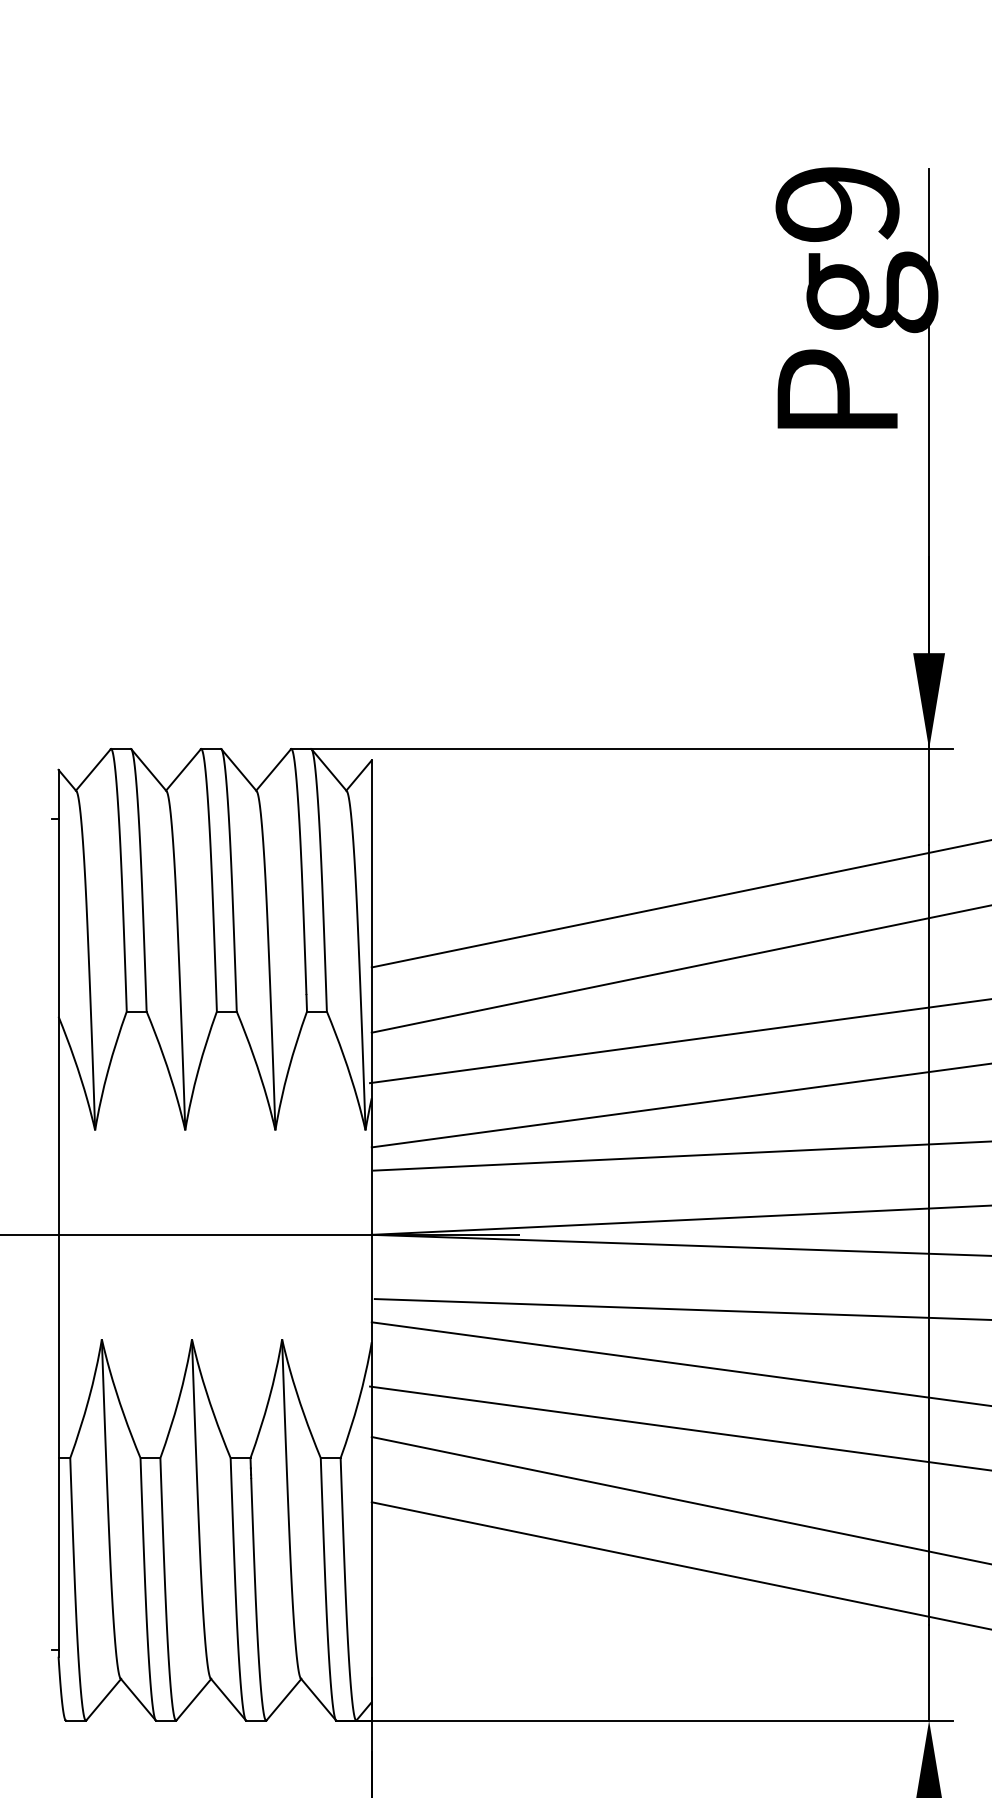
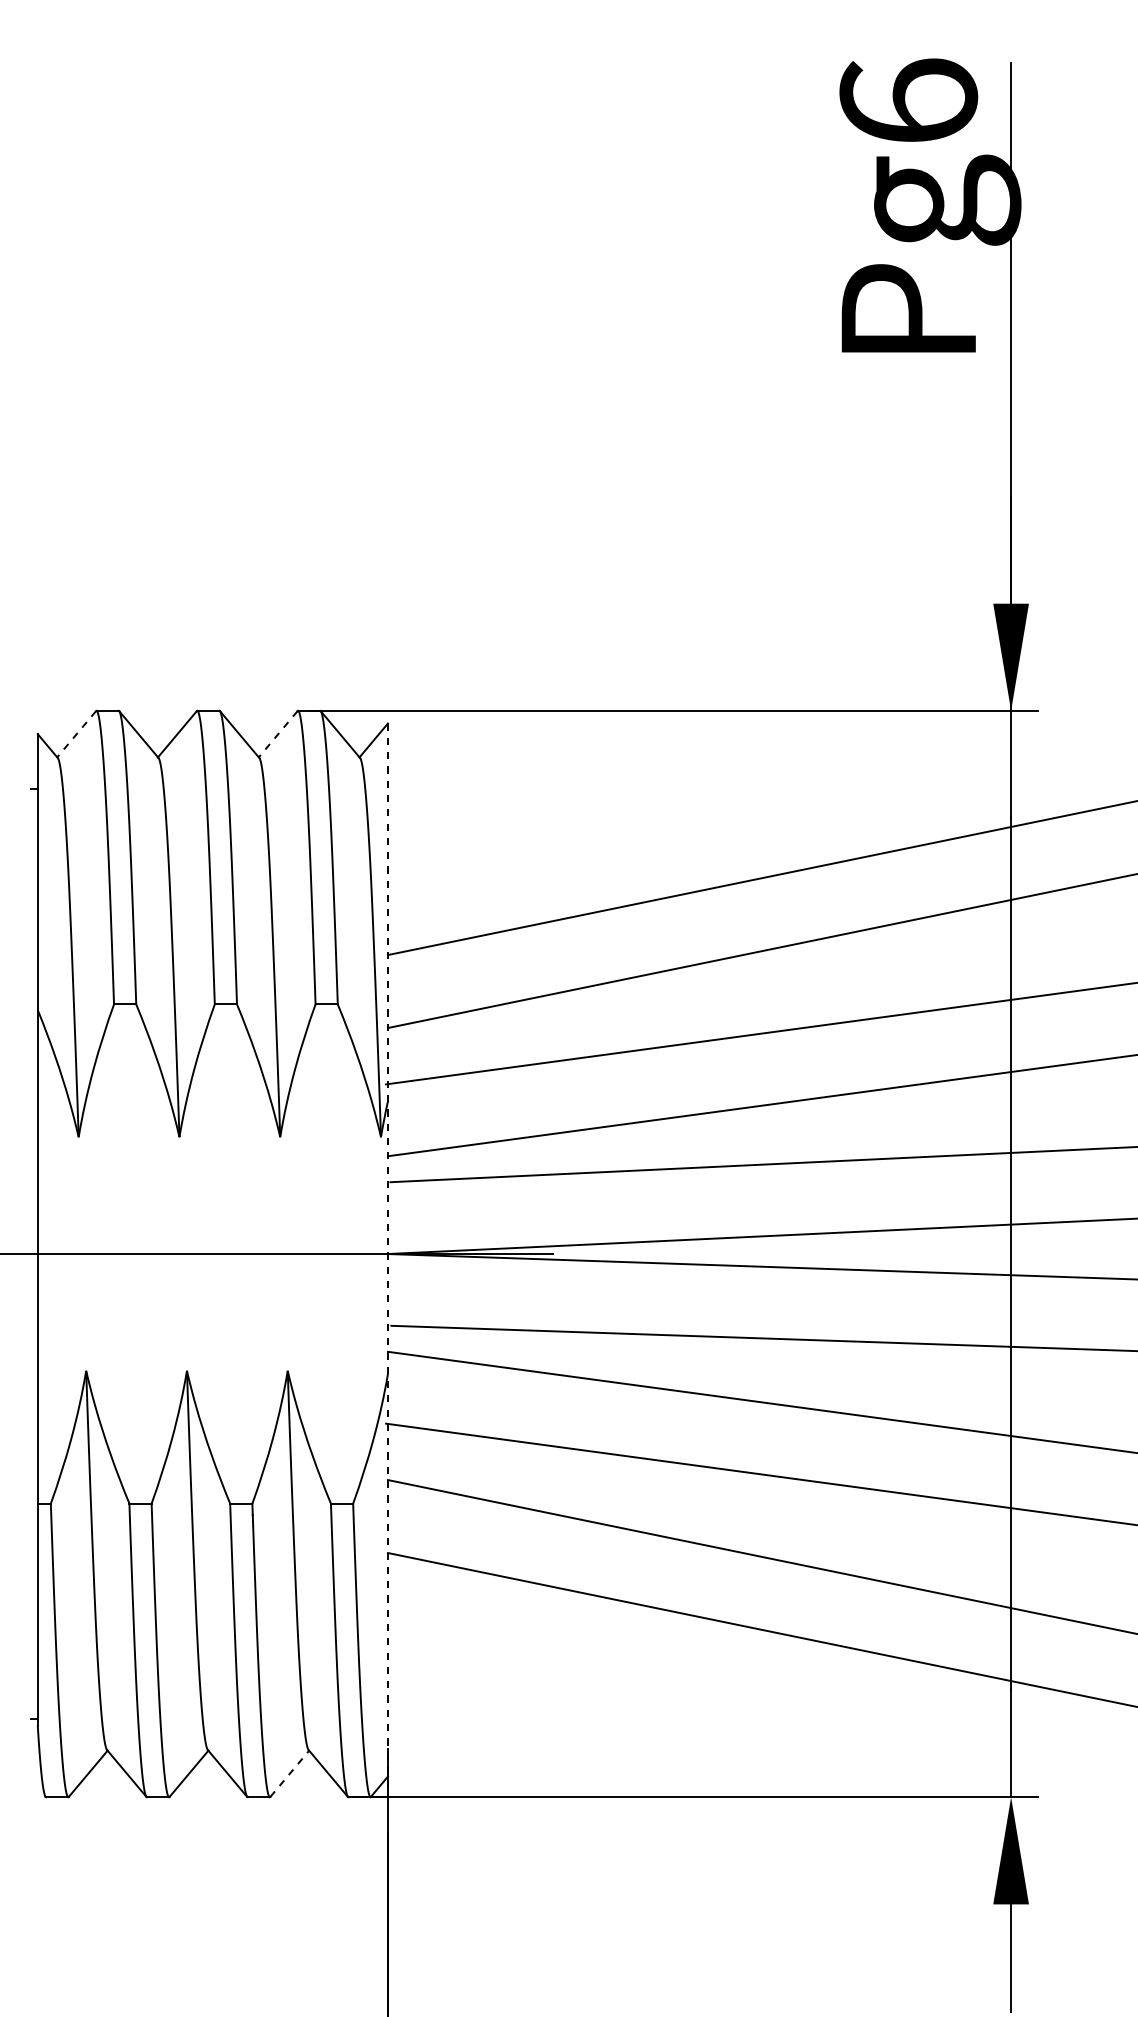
text: (837, 203) -> (908, 100), Pg9 -> Pg6
line: (93, 770) -> (76, 734), solid -> dashed
line: (272, 770) -> (277, 734), solid -> dashed
line: (371, 1240) -> (387, 1260), solid -> dashed
line: (284, 1699) -> (290, 1773), solid -> dashed

